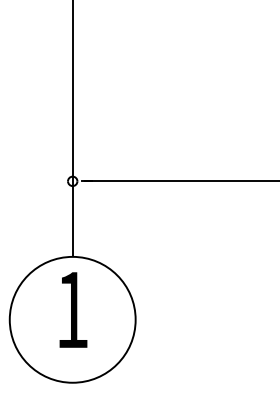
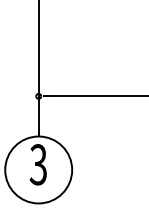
text: (70, 309) -> (37, 164), 1 -> 3

